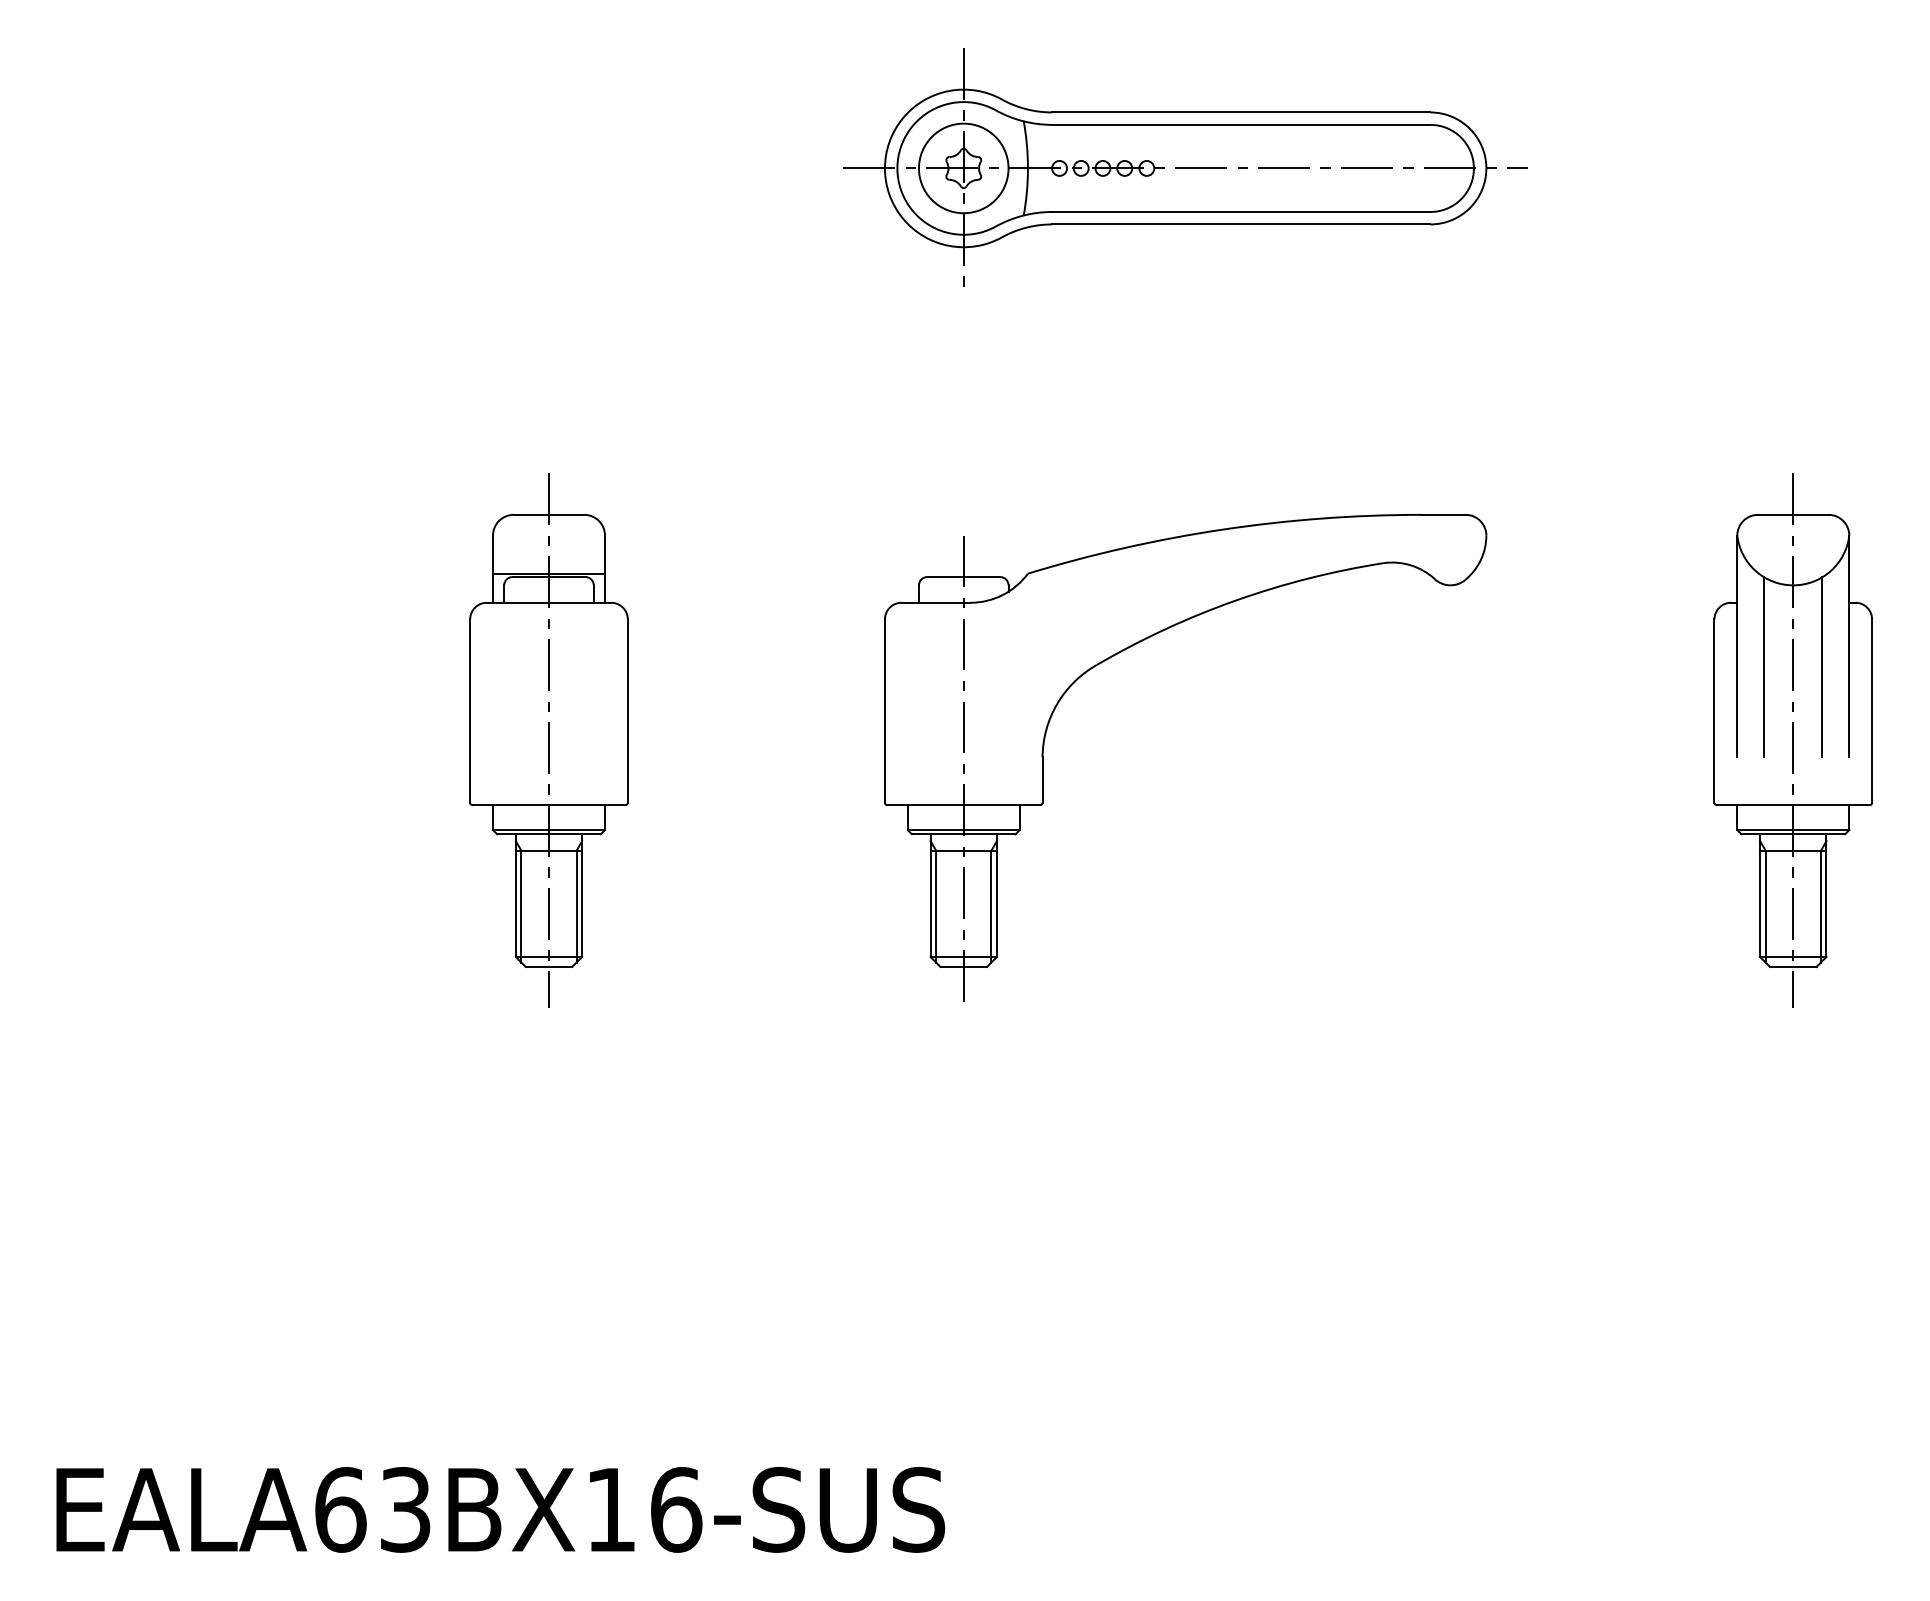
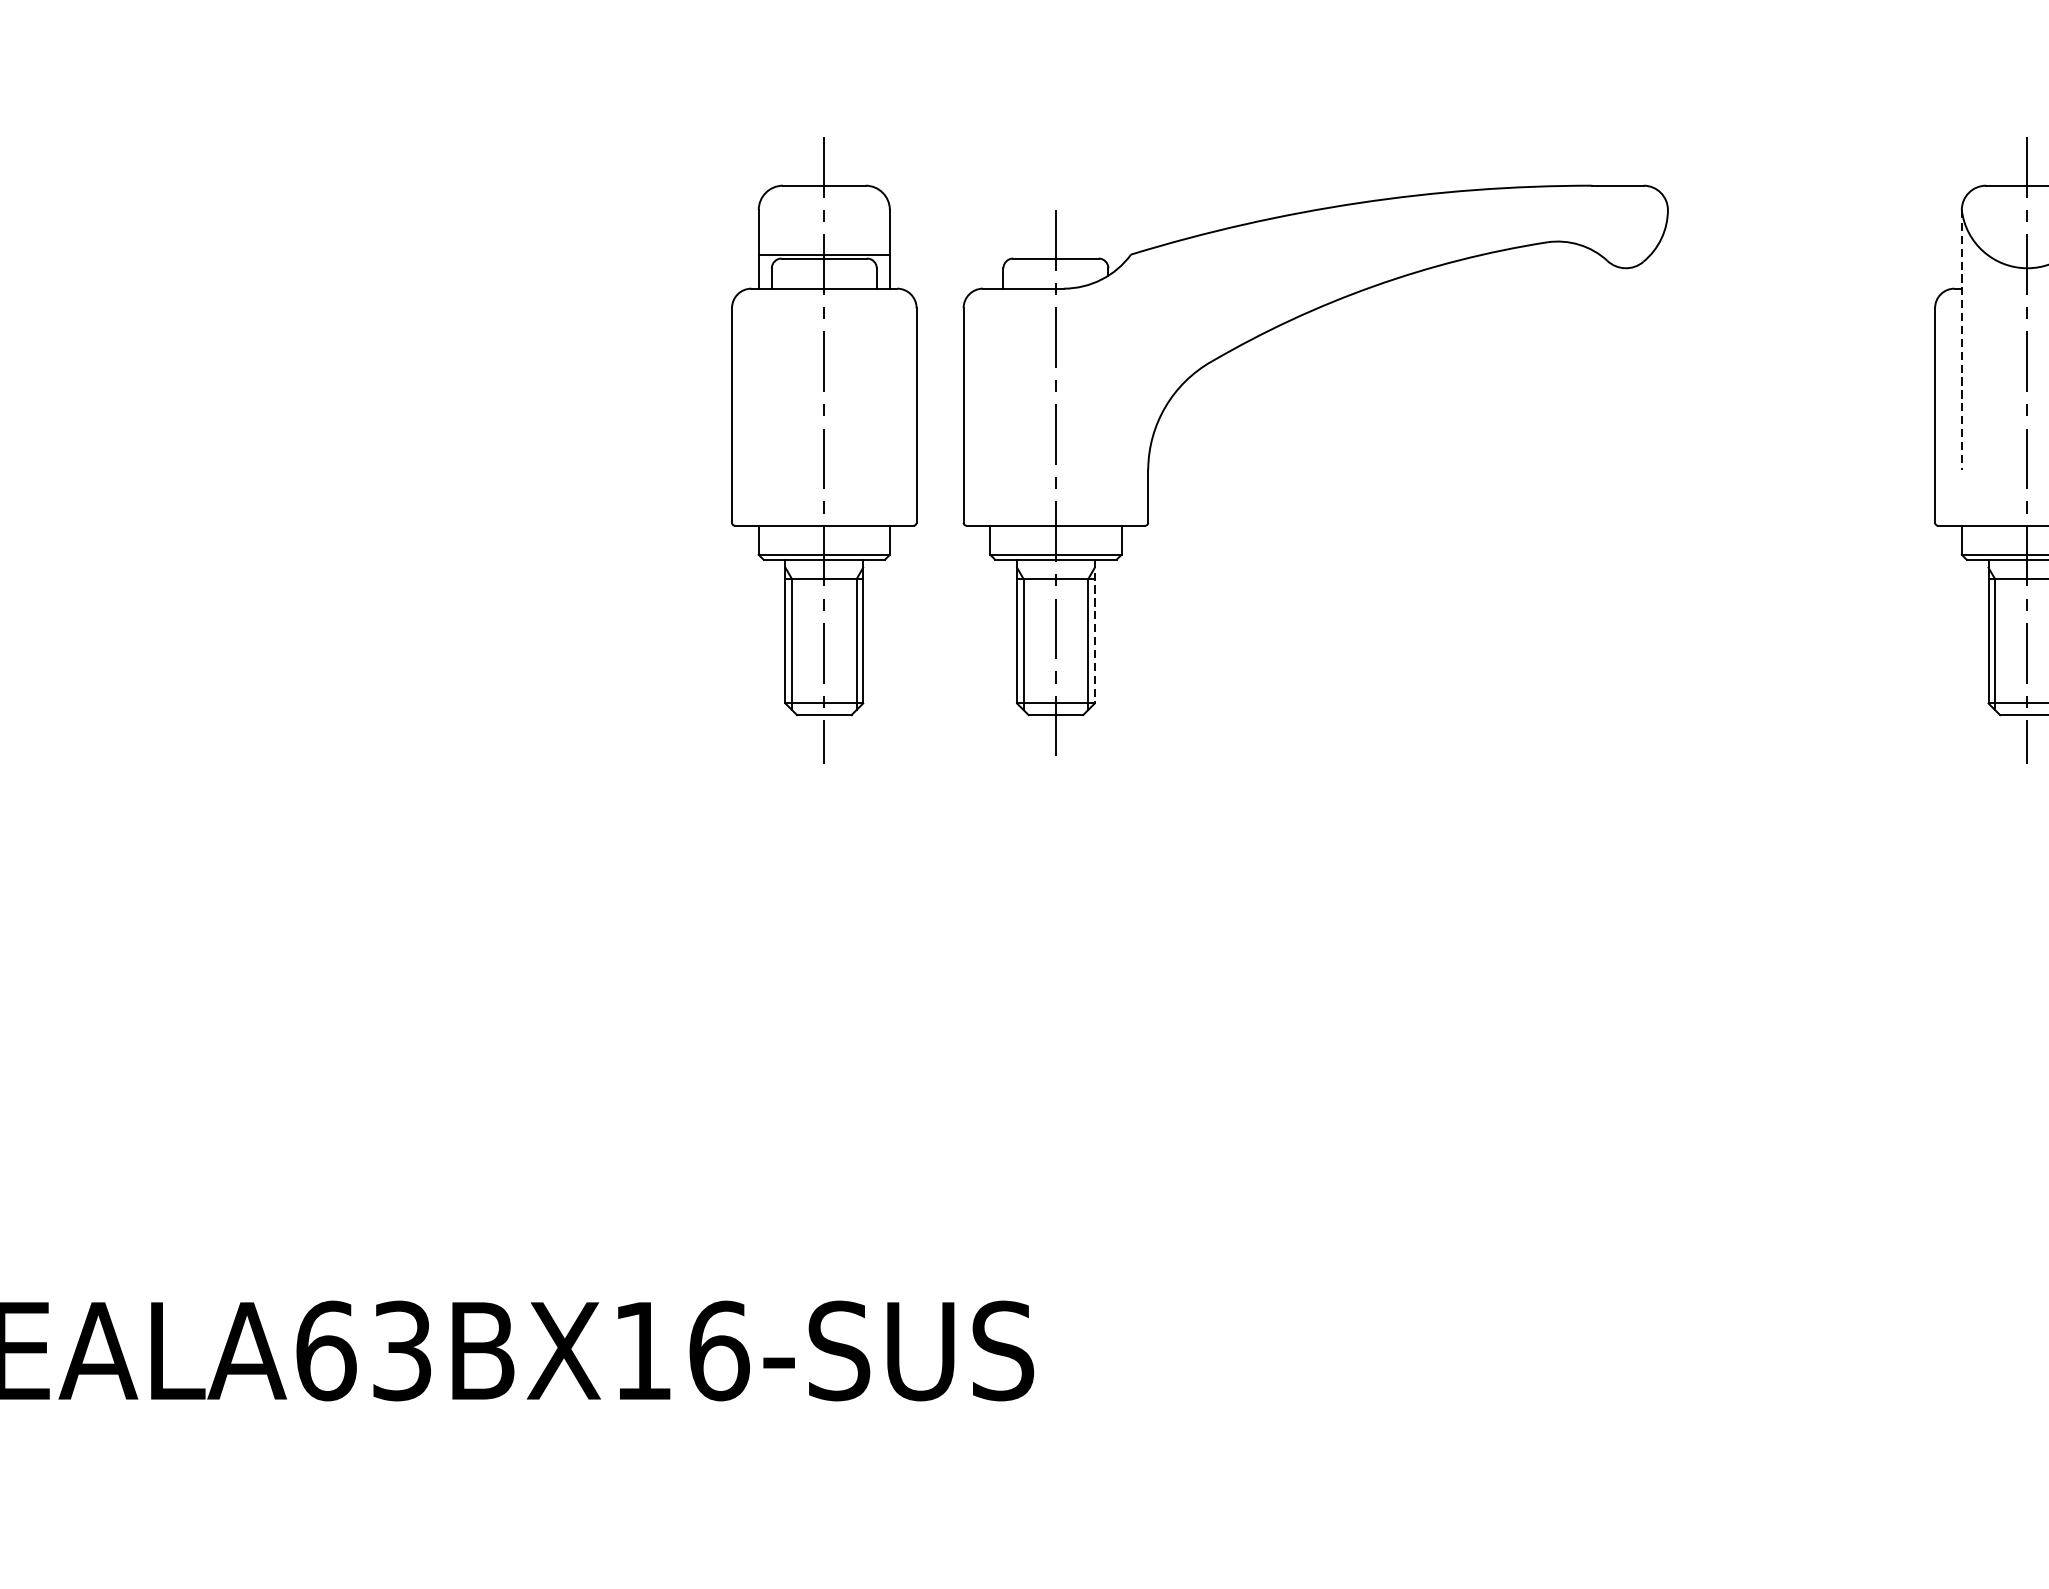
line: (1737, 646) -> (1962, 339), solid -> dashed
line: (1764, 667) -> (1993, 364), removed
part: (548, 740) -> (823, 449), moved
line: (996, 896) -> (1094, 632), solid -> dashed

